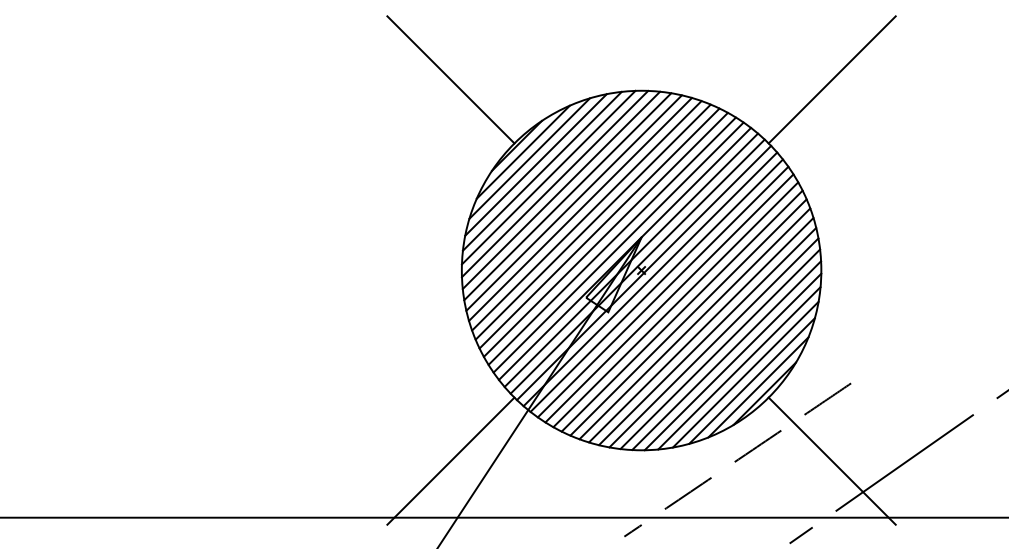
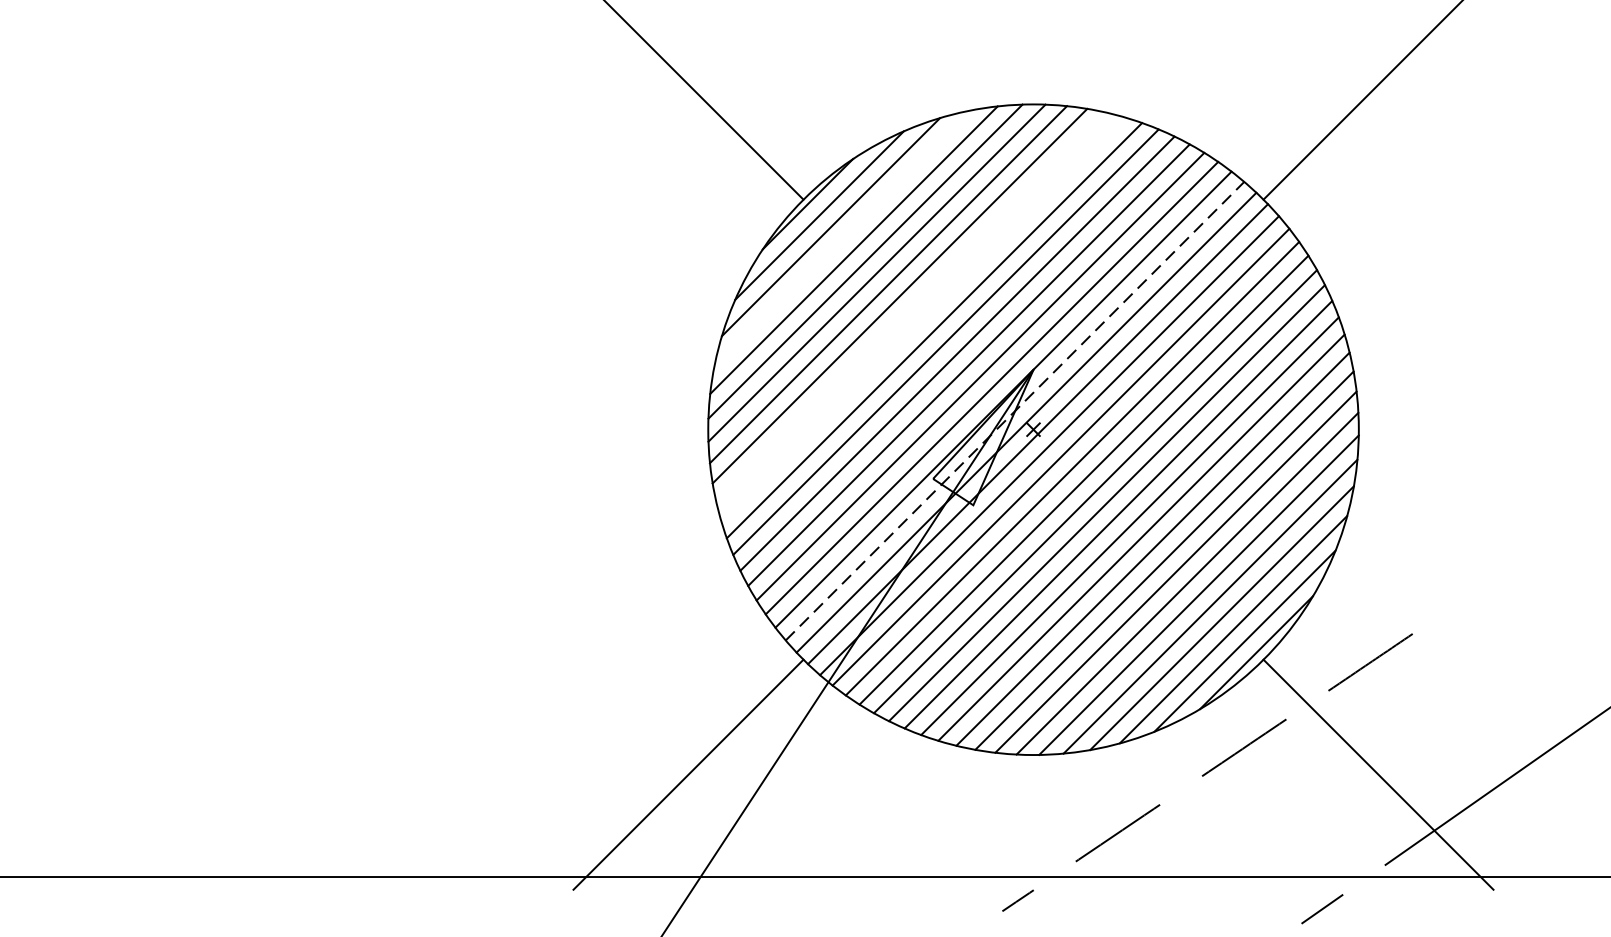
line: (535, 164) -> (841, 237), removed
line: (573, 202) -> (910, 306), removed
line: (580, 208) -> (922, 317), removed
line: (631, 259) -> (1015, 409), solid -> dashed

